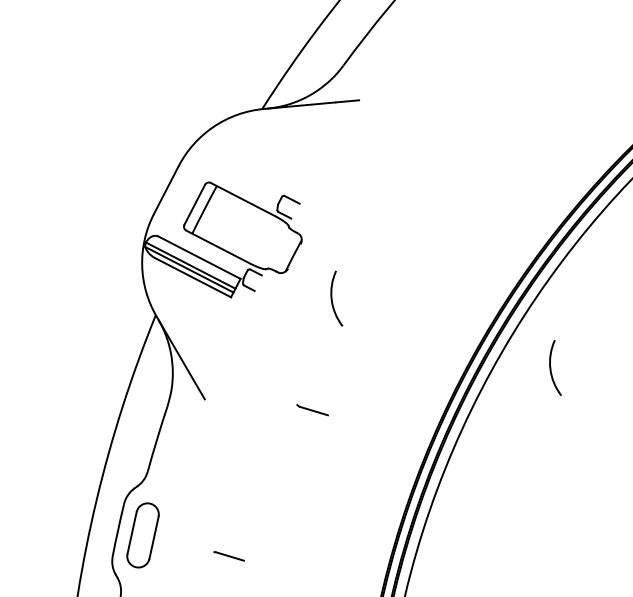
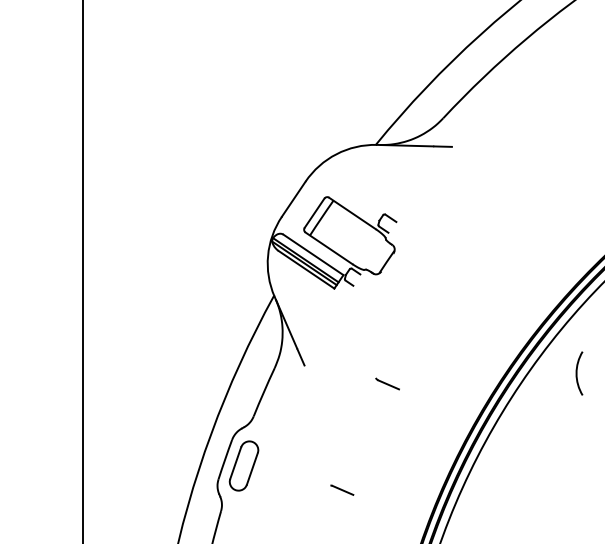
arc: (332, 299) -> (413, 299), removed
line: (229, 555) -> (342, 489), moved

